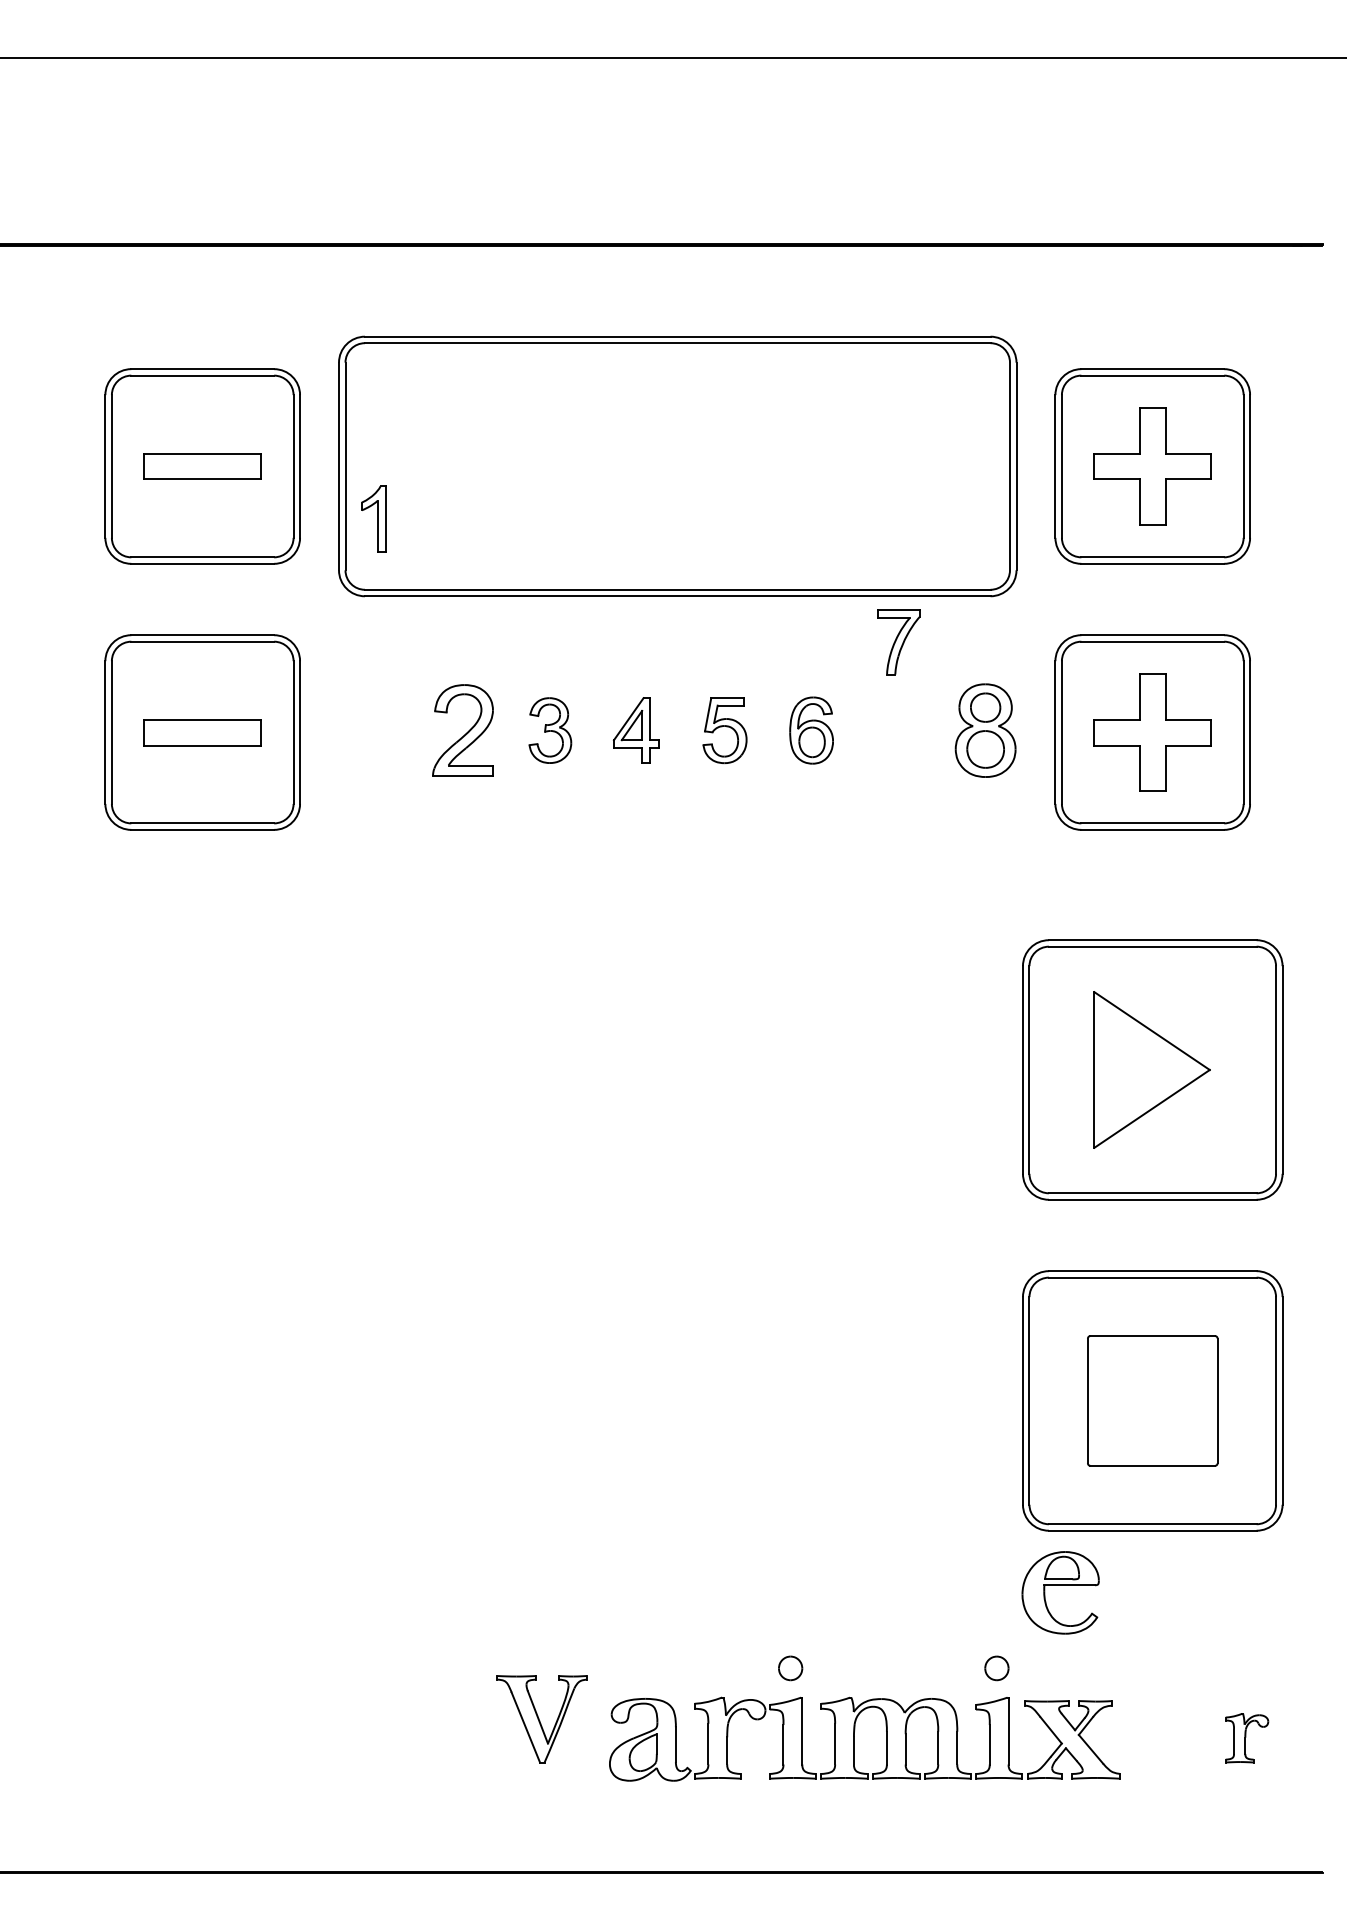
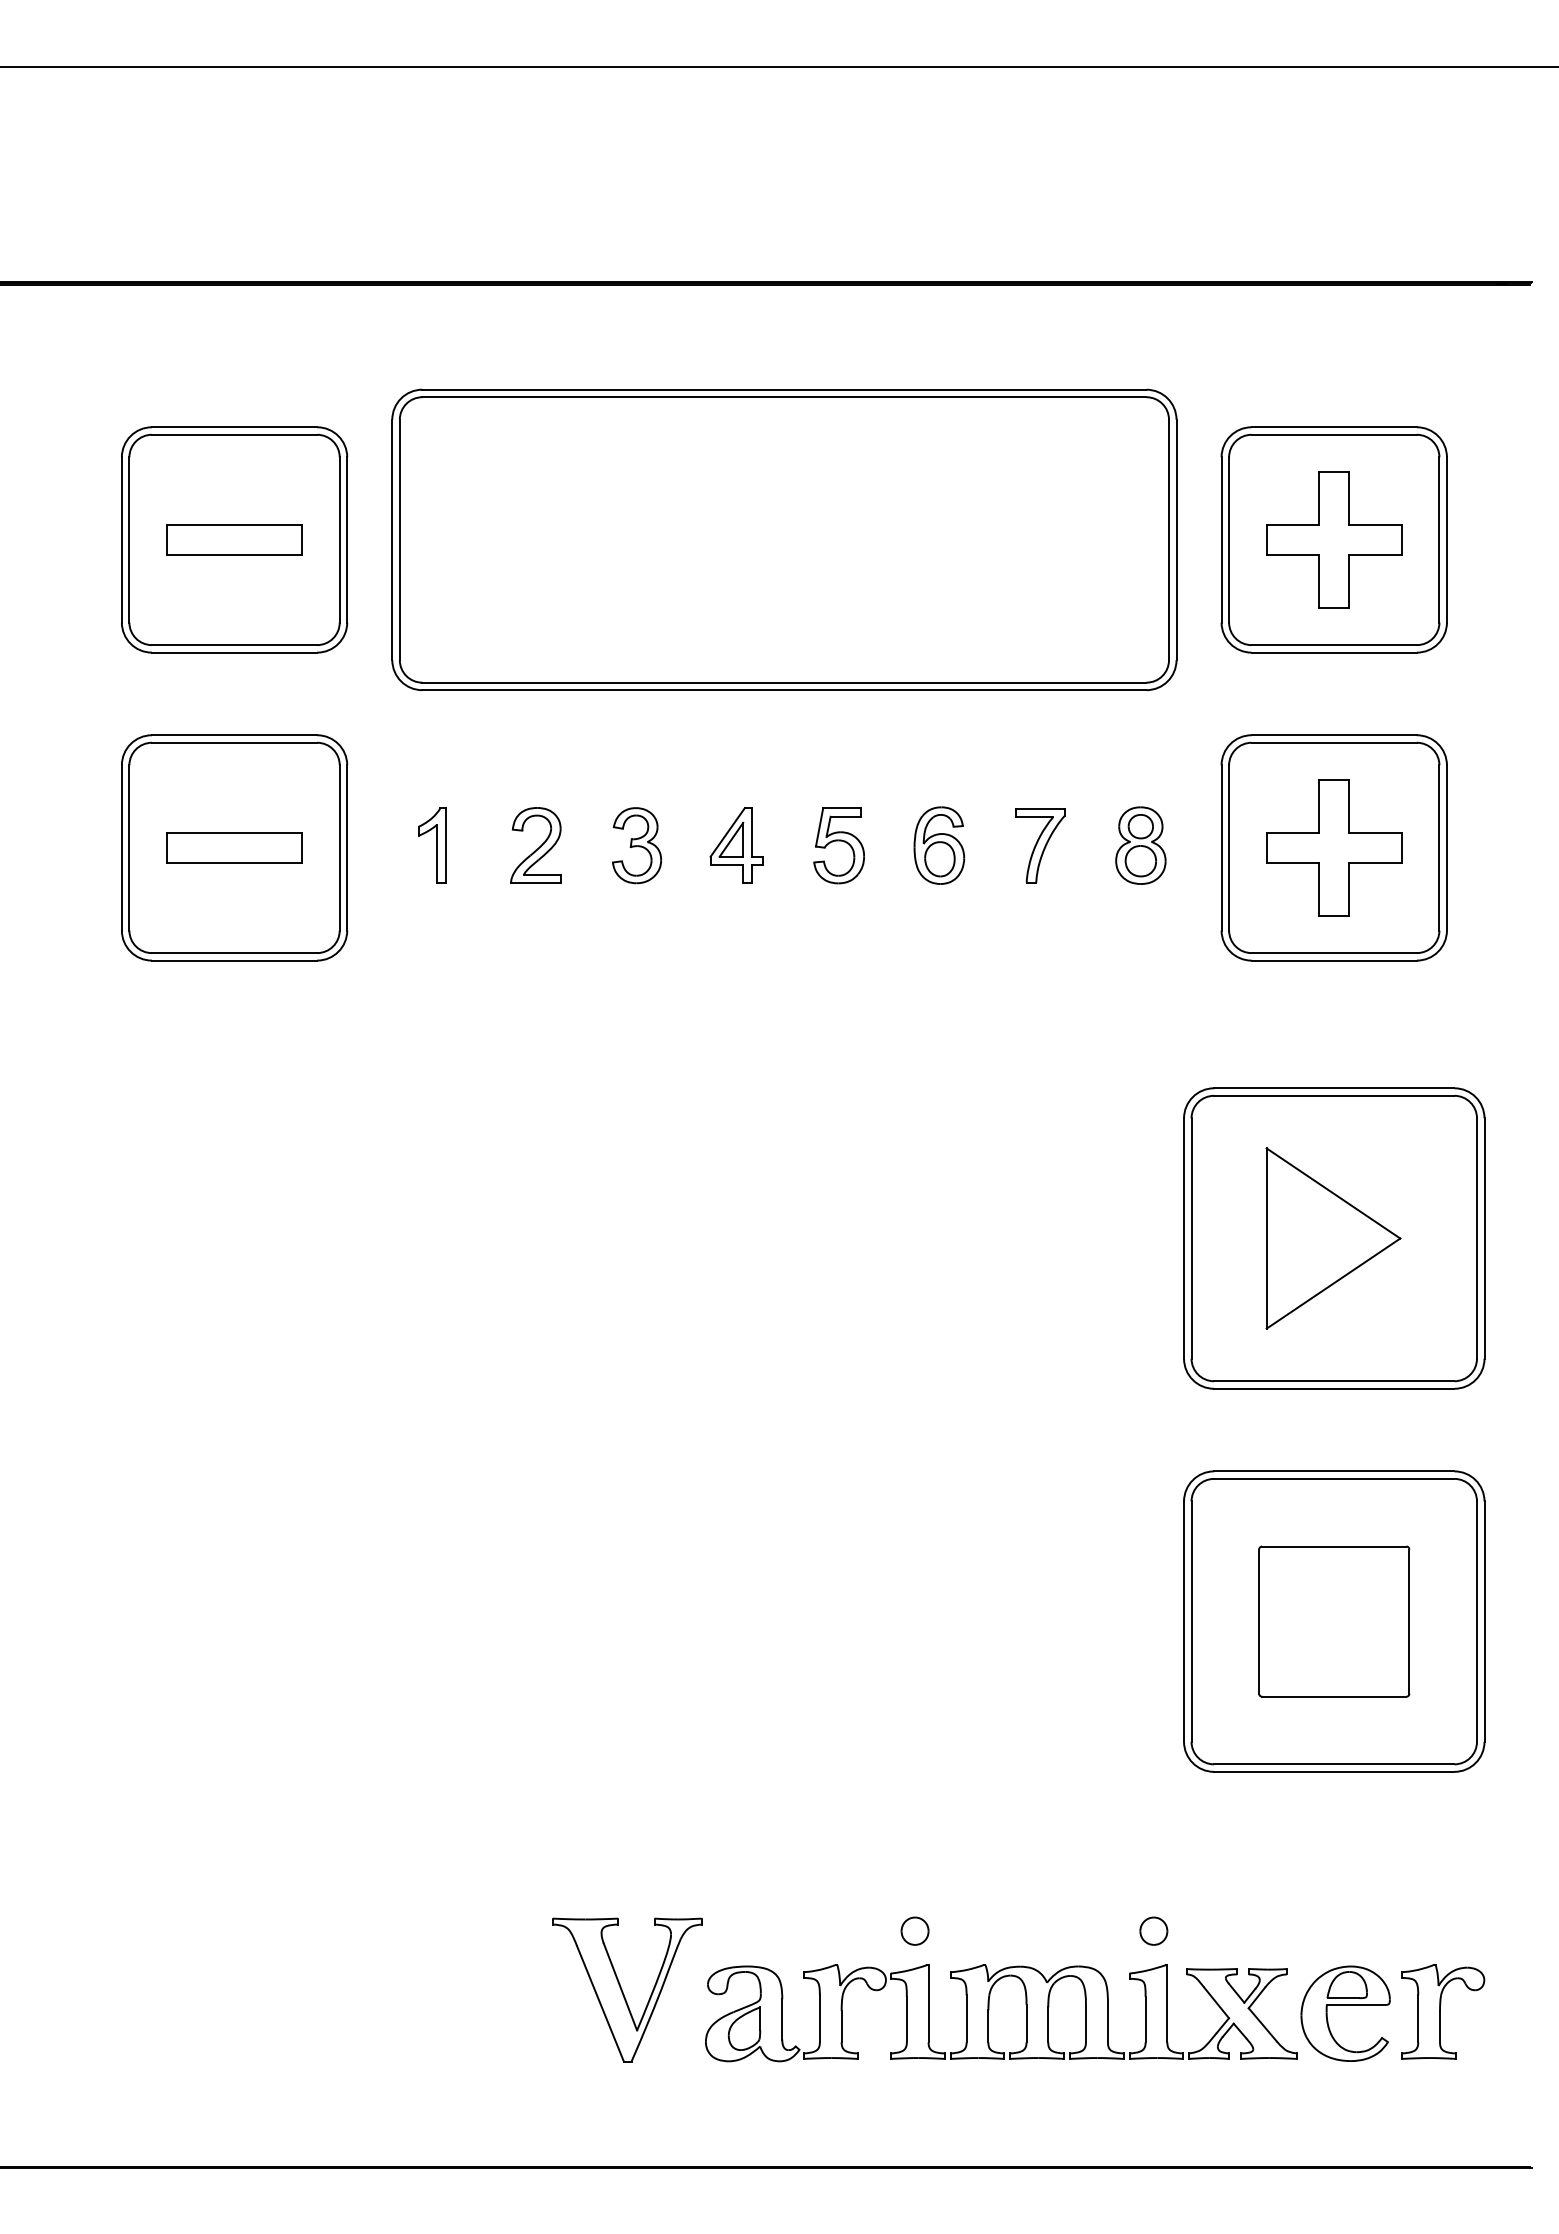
part: (373, 518) -> (432, 845), moved
part: (898, 642) -> (1040, 845), moved
part: (462, 730) -> (535, 845), size x0.71
part: (985, 730) -> (1140, 845), size x0.71
part: (1060, 1585) -> (1345, 2005), moved
part: (542, 1718) -> (627, 1989), size x1.43
part: (1247, 1737) -> (1443, 2011), size x1.67

